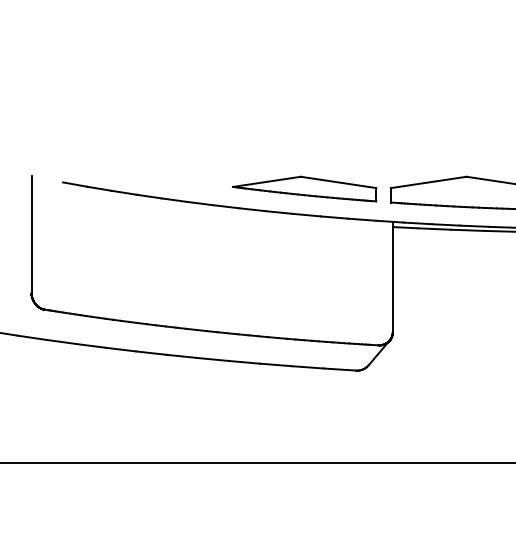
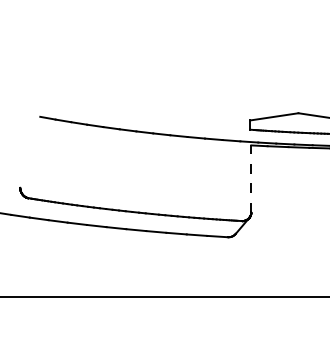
part: (304, 188) -> (194, 120), removed
line: (32, 235) -> (20, 150), removed
line: (393, 275) -> (251, 176), solid -> dashed

